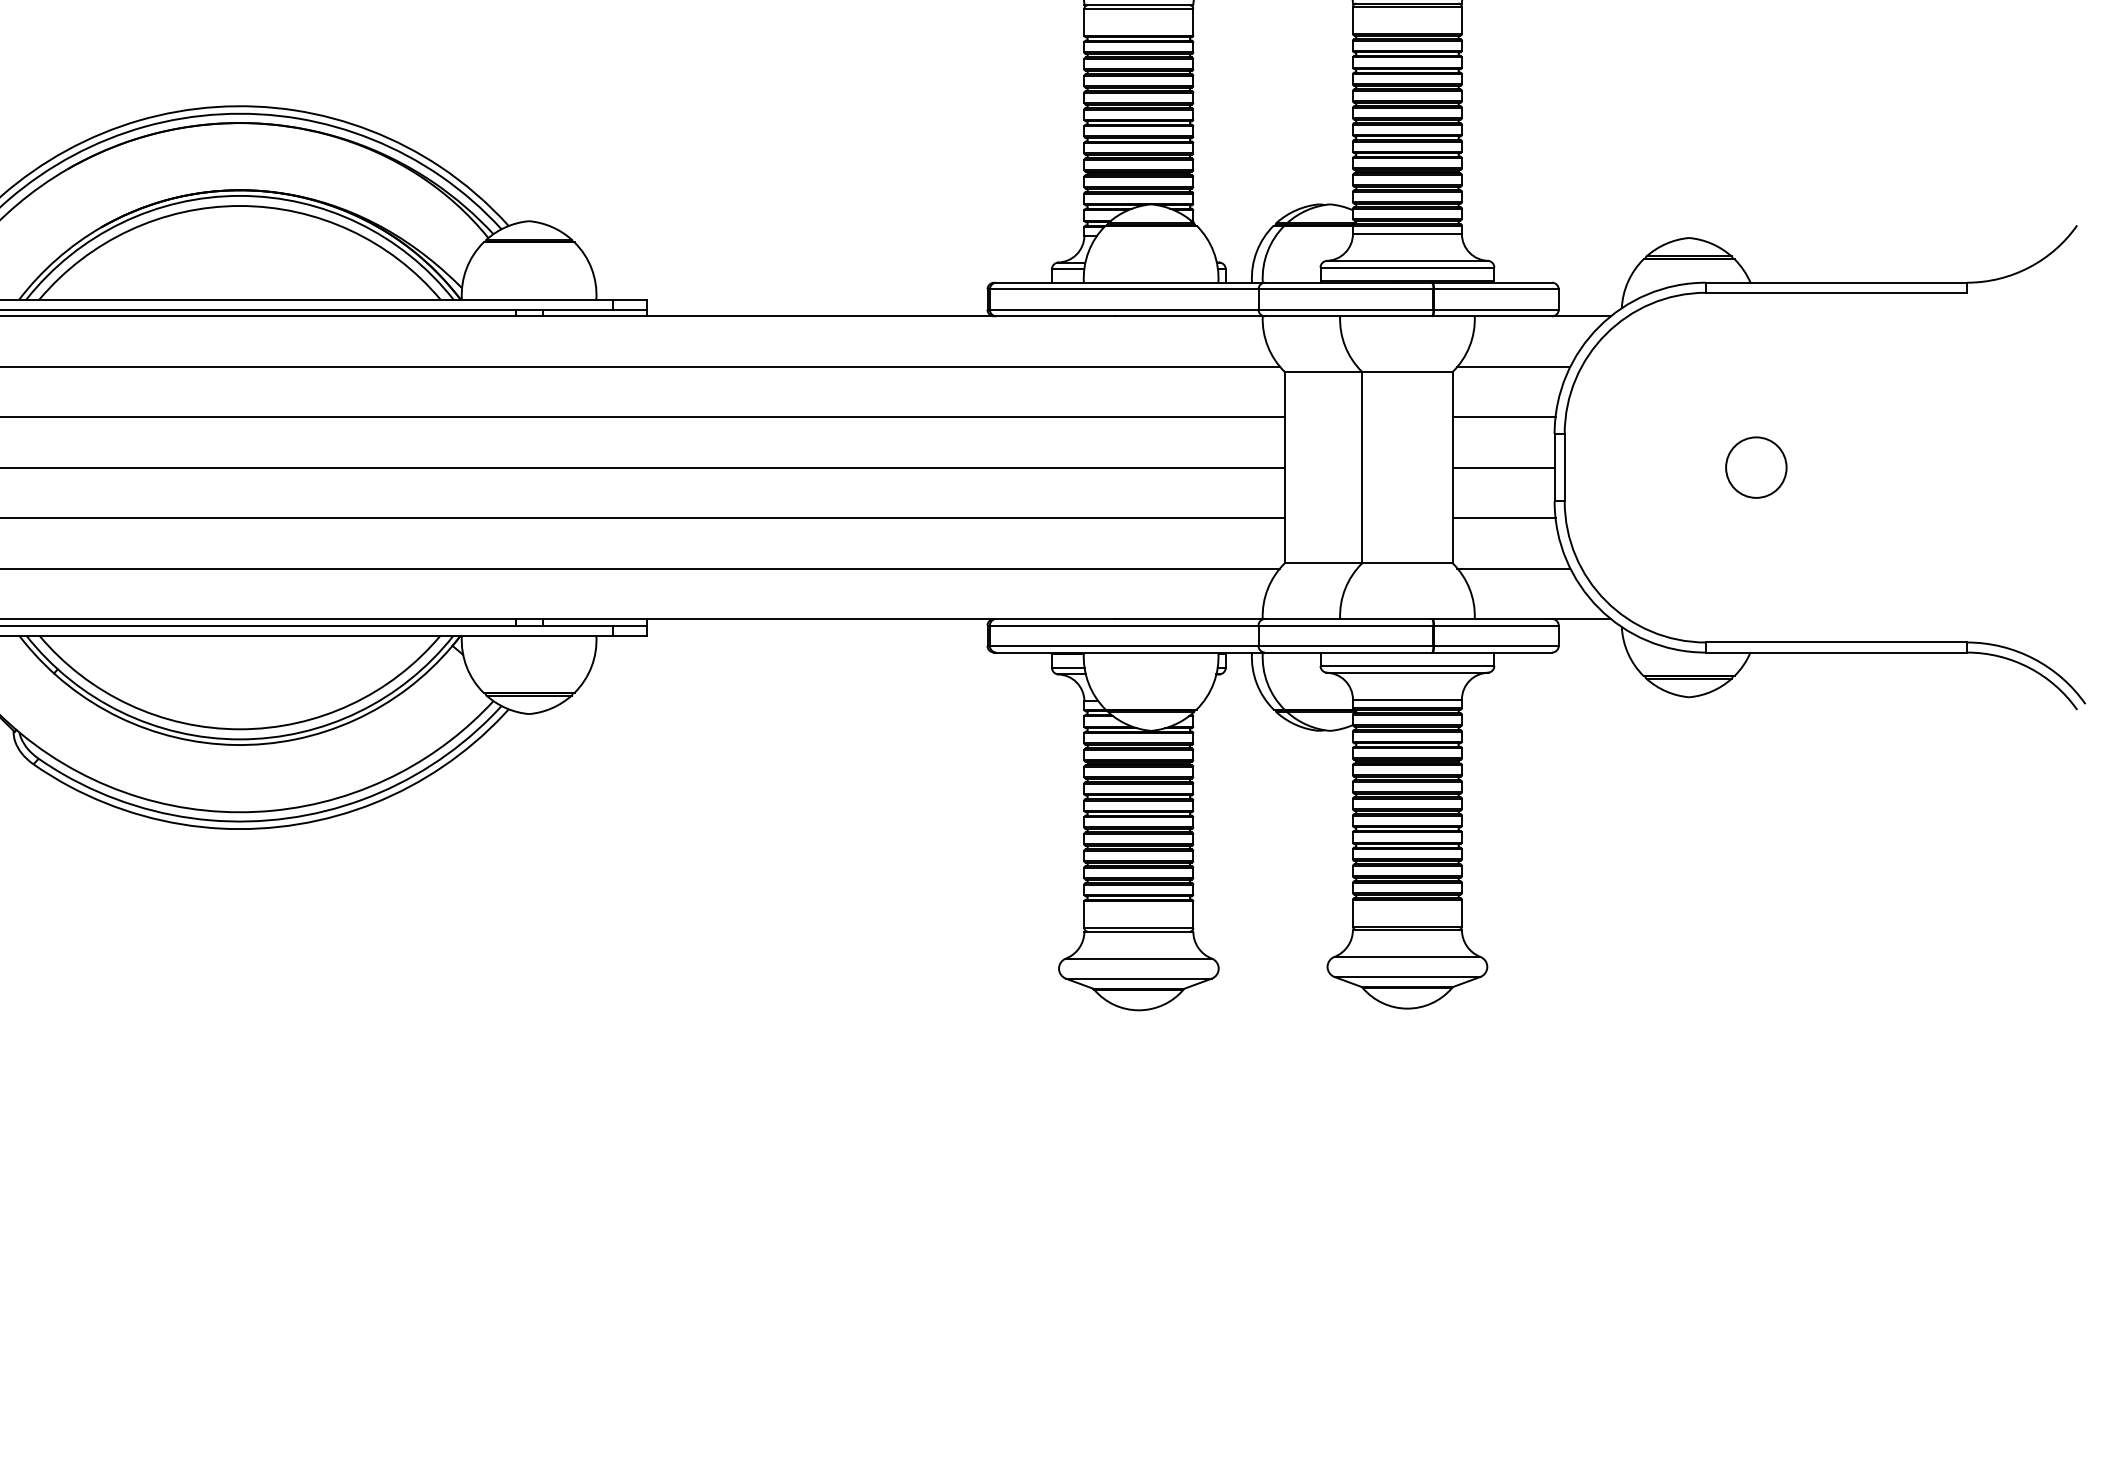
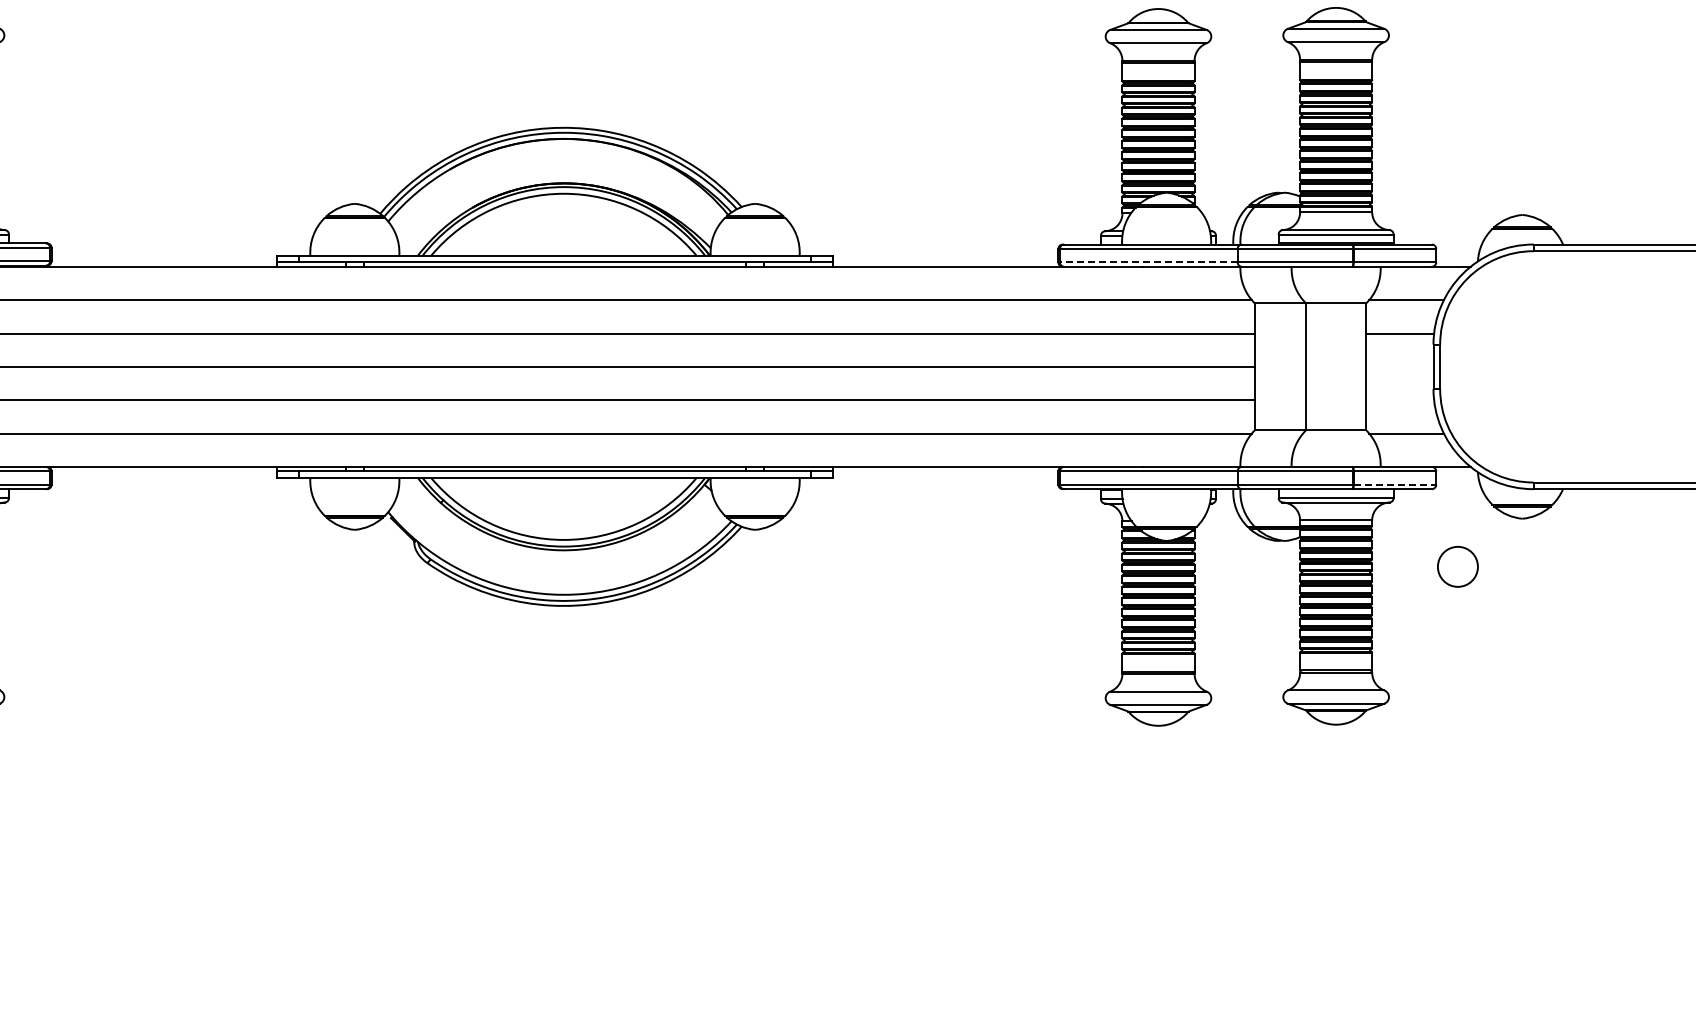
line: (1123, 309) -> (1148, 262), solid -> dashed
line: (1503, 467) -> (1399, 366), removed
circle: (1755, 467) -> (1457, 566), moved
line: (1504, 518) -> (1400, 400), removed
line: (1497, 645) -> (1395, 484), solid -> dashed

